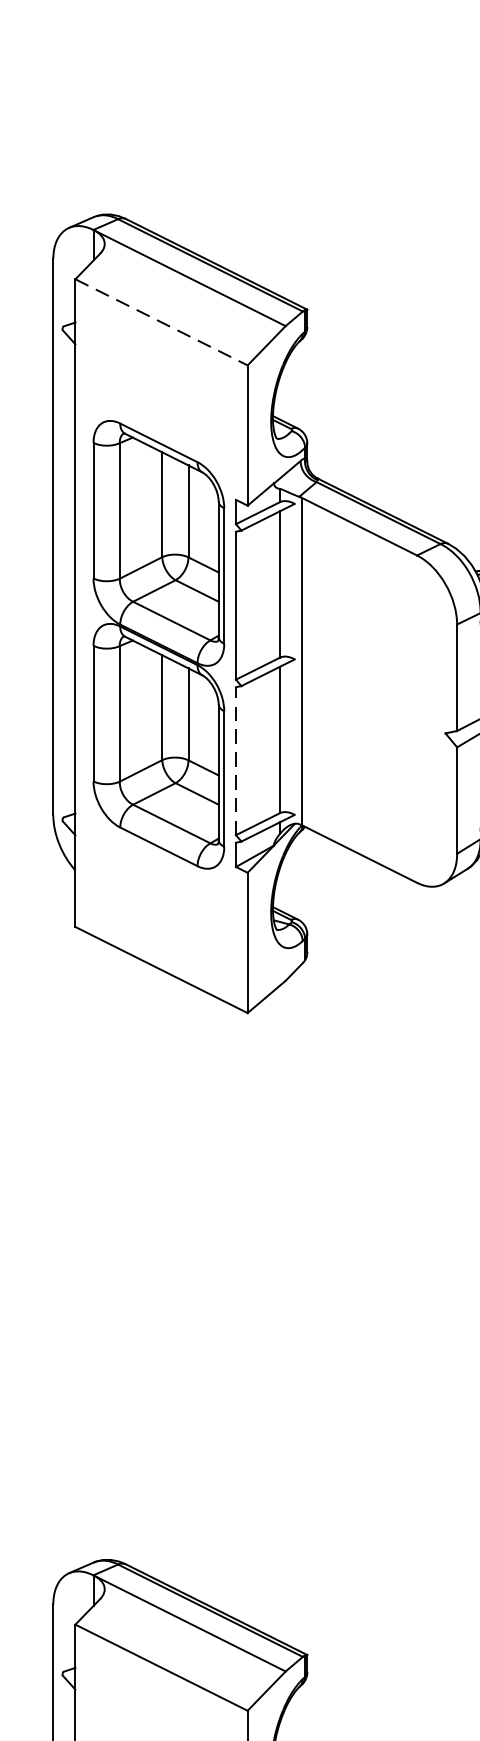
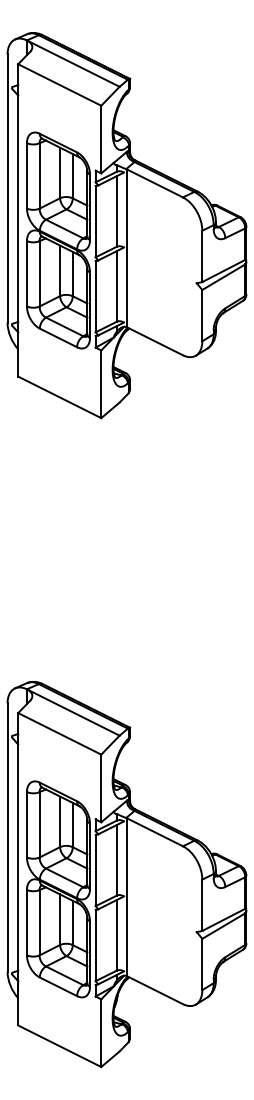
line: (163, 323) -> (60, 85), dashed -> solid
line: (235, 760) -> (95, 296), dashed -> solid

